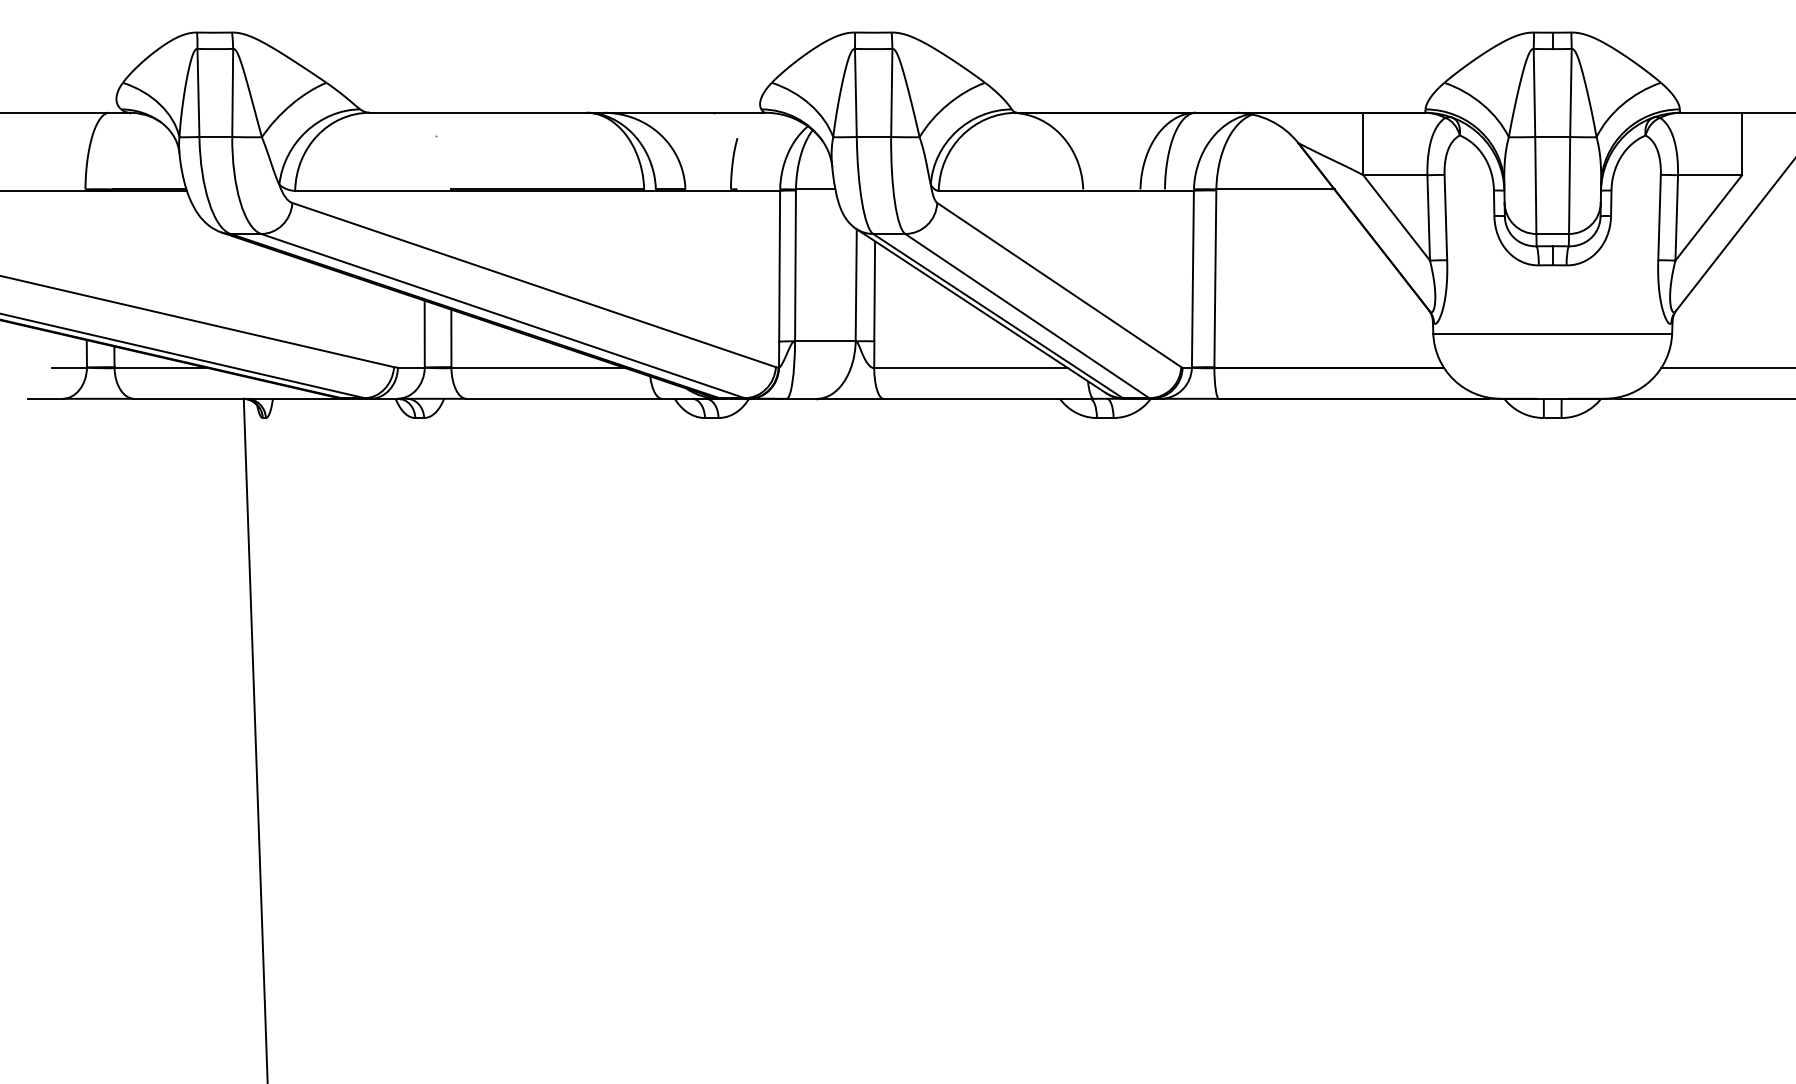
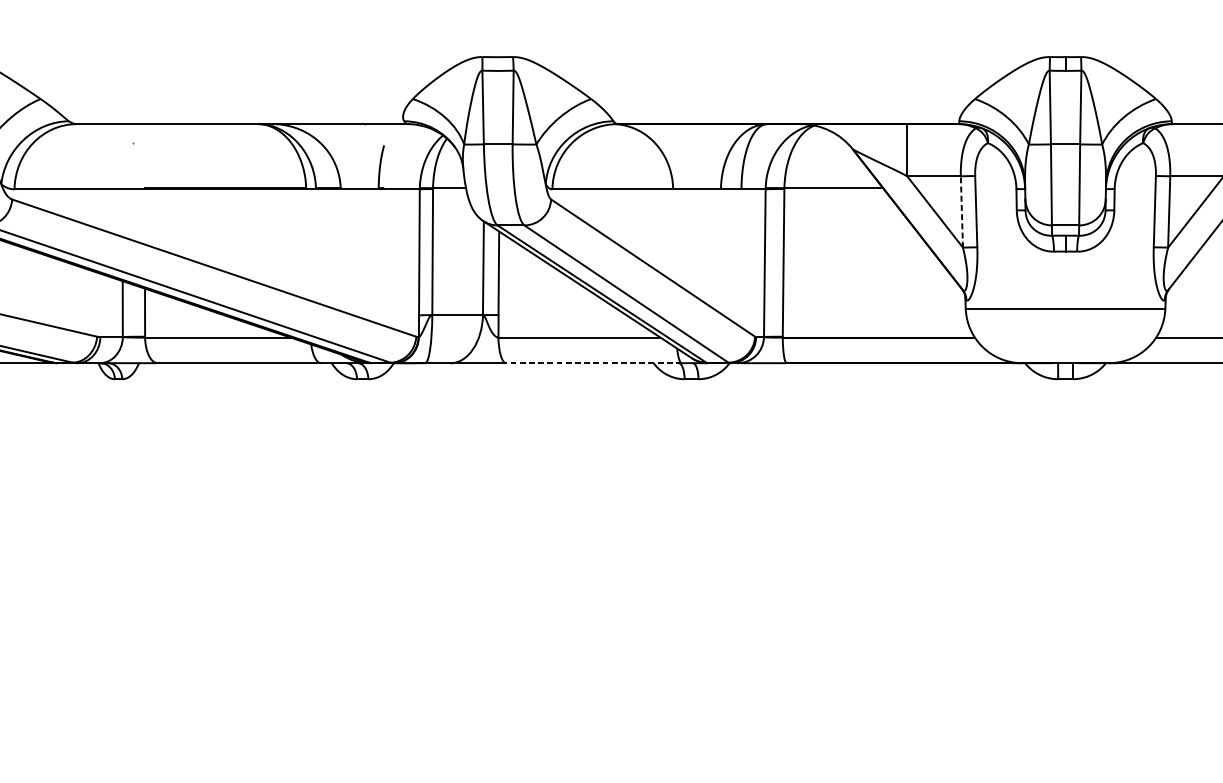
line: (1428, 217) -> (961, 211), solid -> dashed
line: (988, 398) -> (593, 362), solid -> dashed

